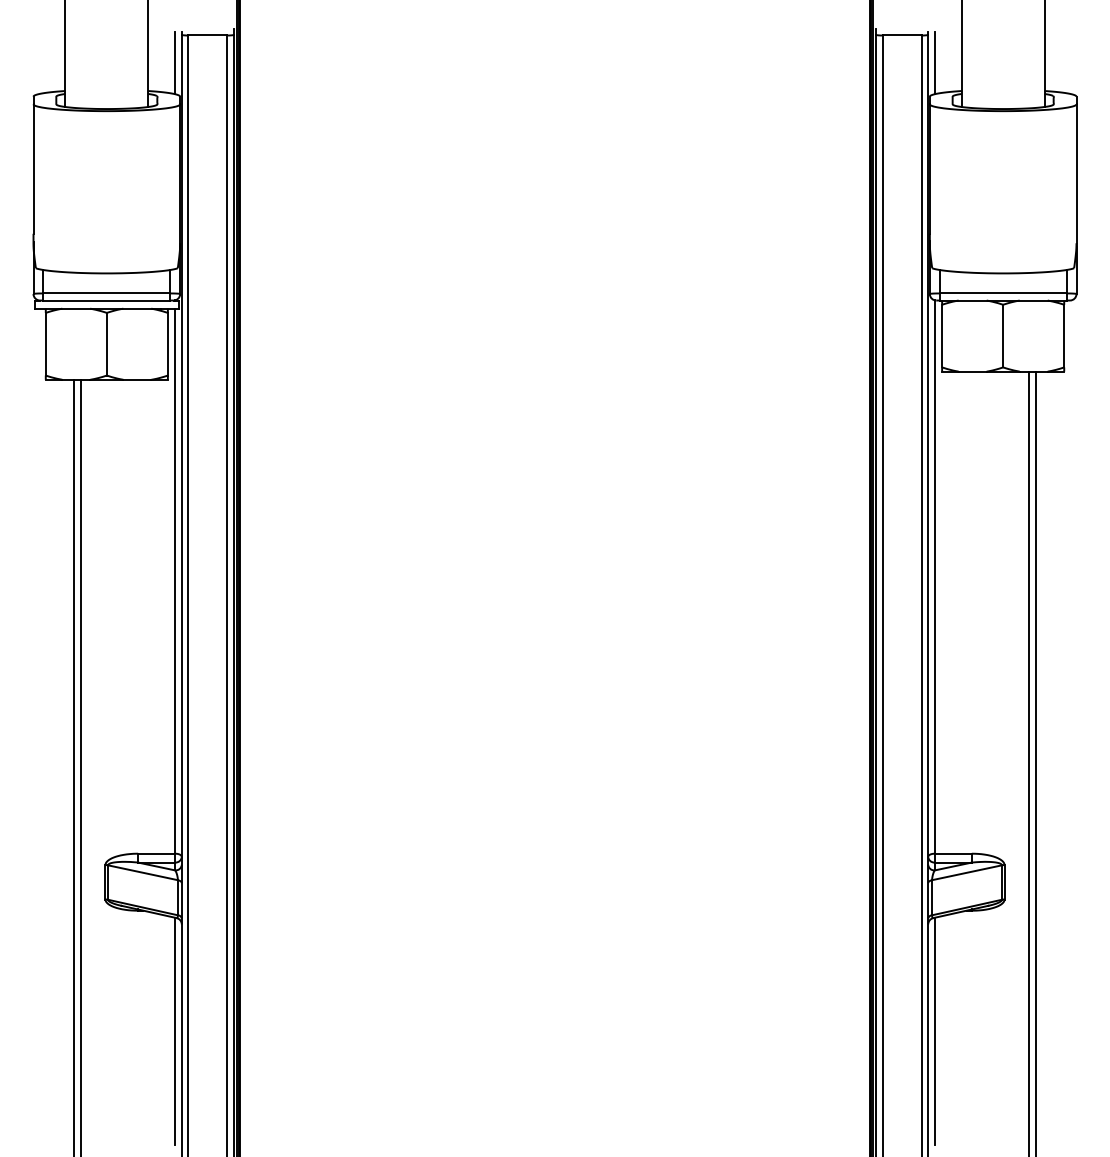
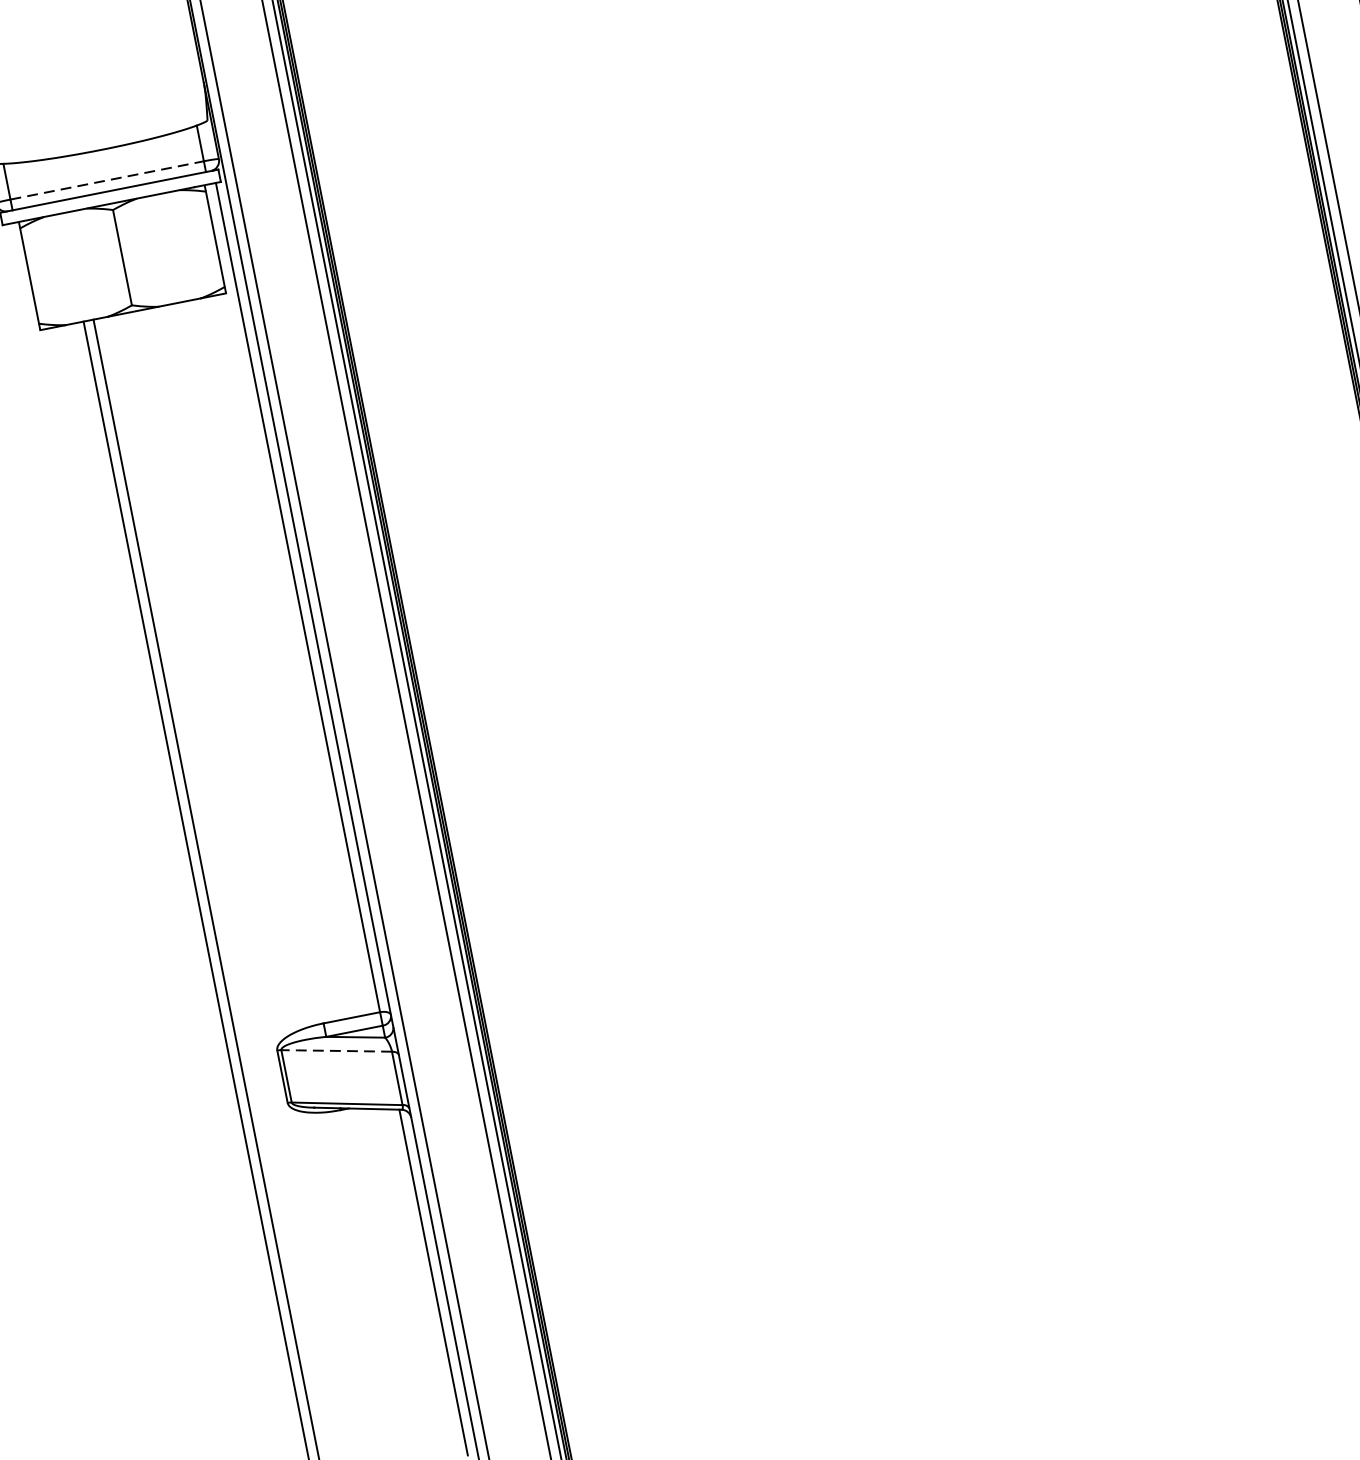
line: (106, 293) -> (106, 180), solid -> dashed
line: (142, 872) -> (335, 1050), solid -> dashed

